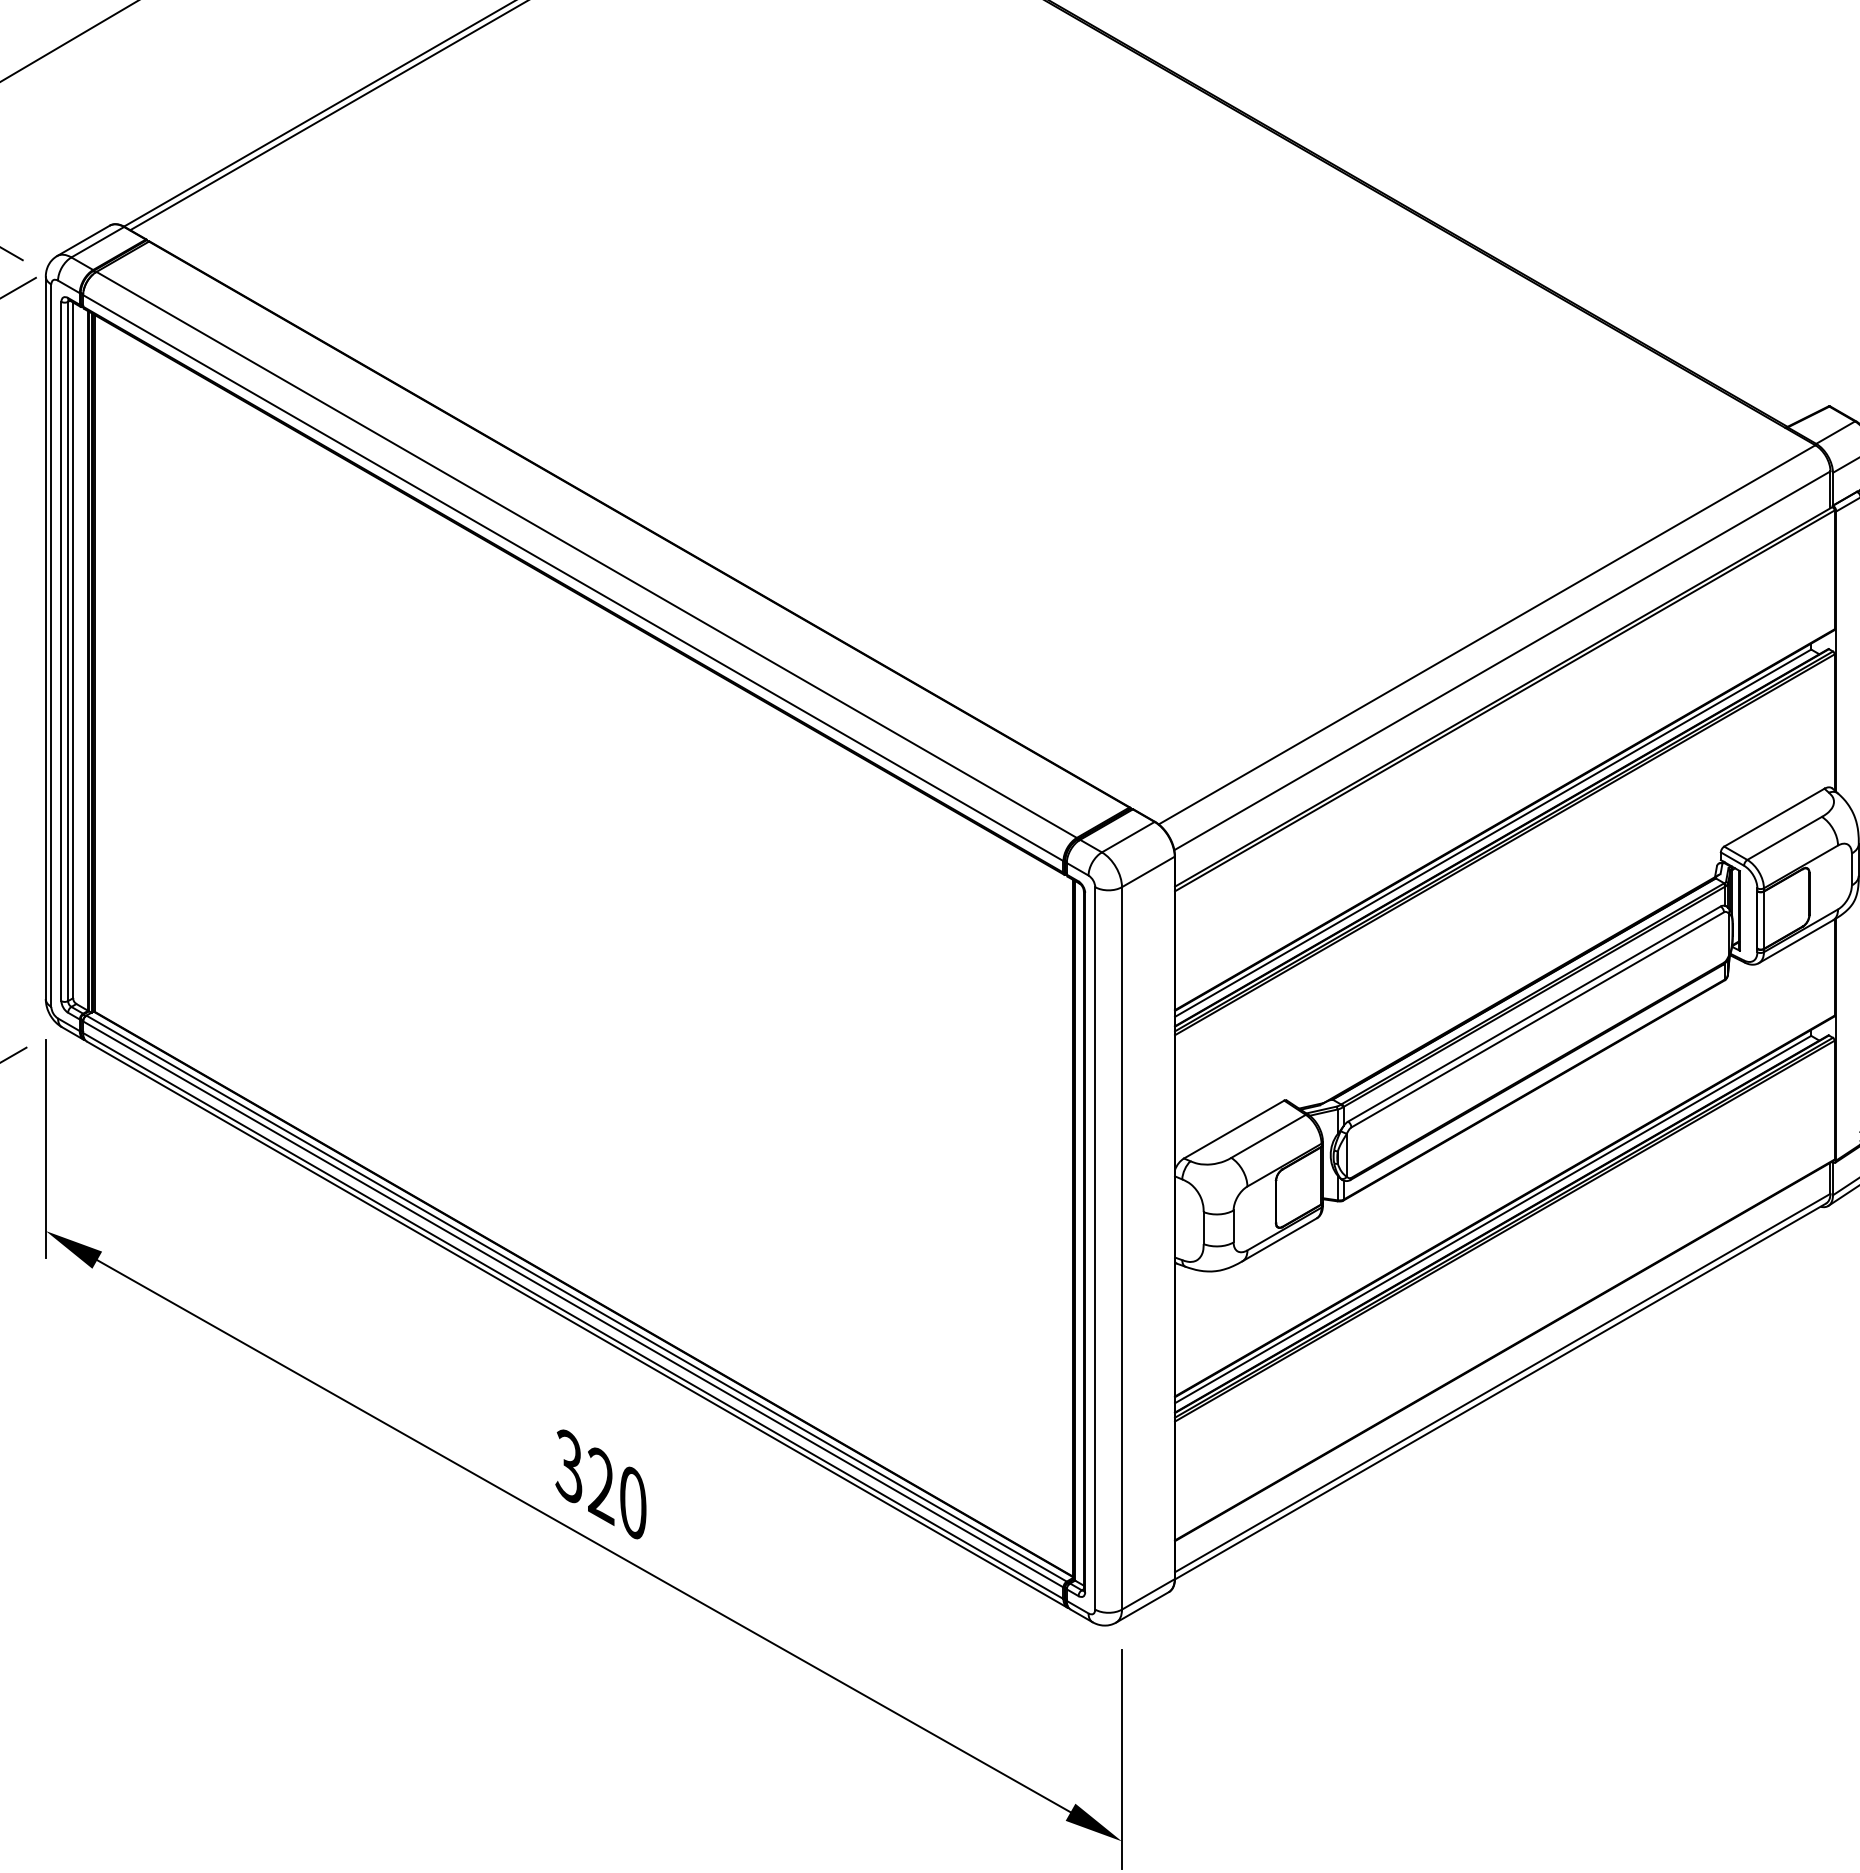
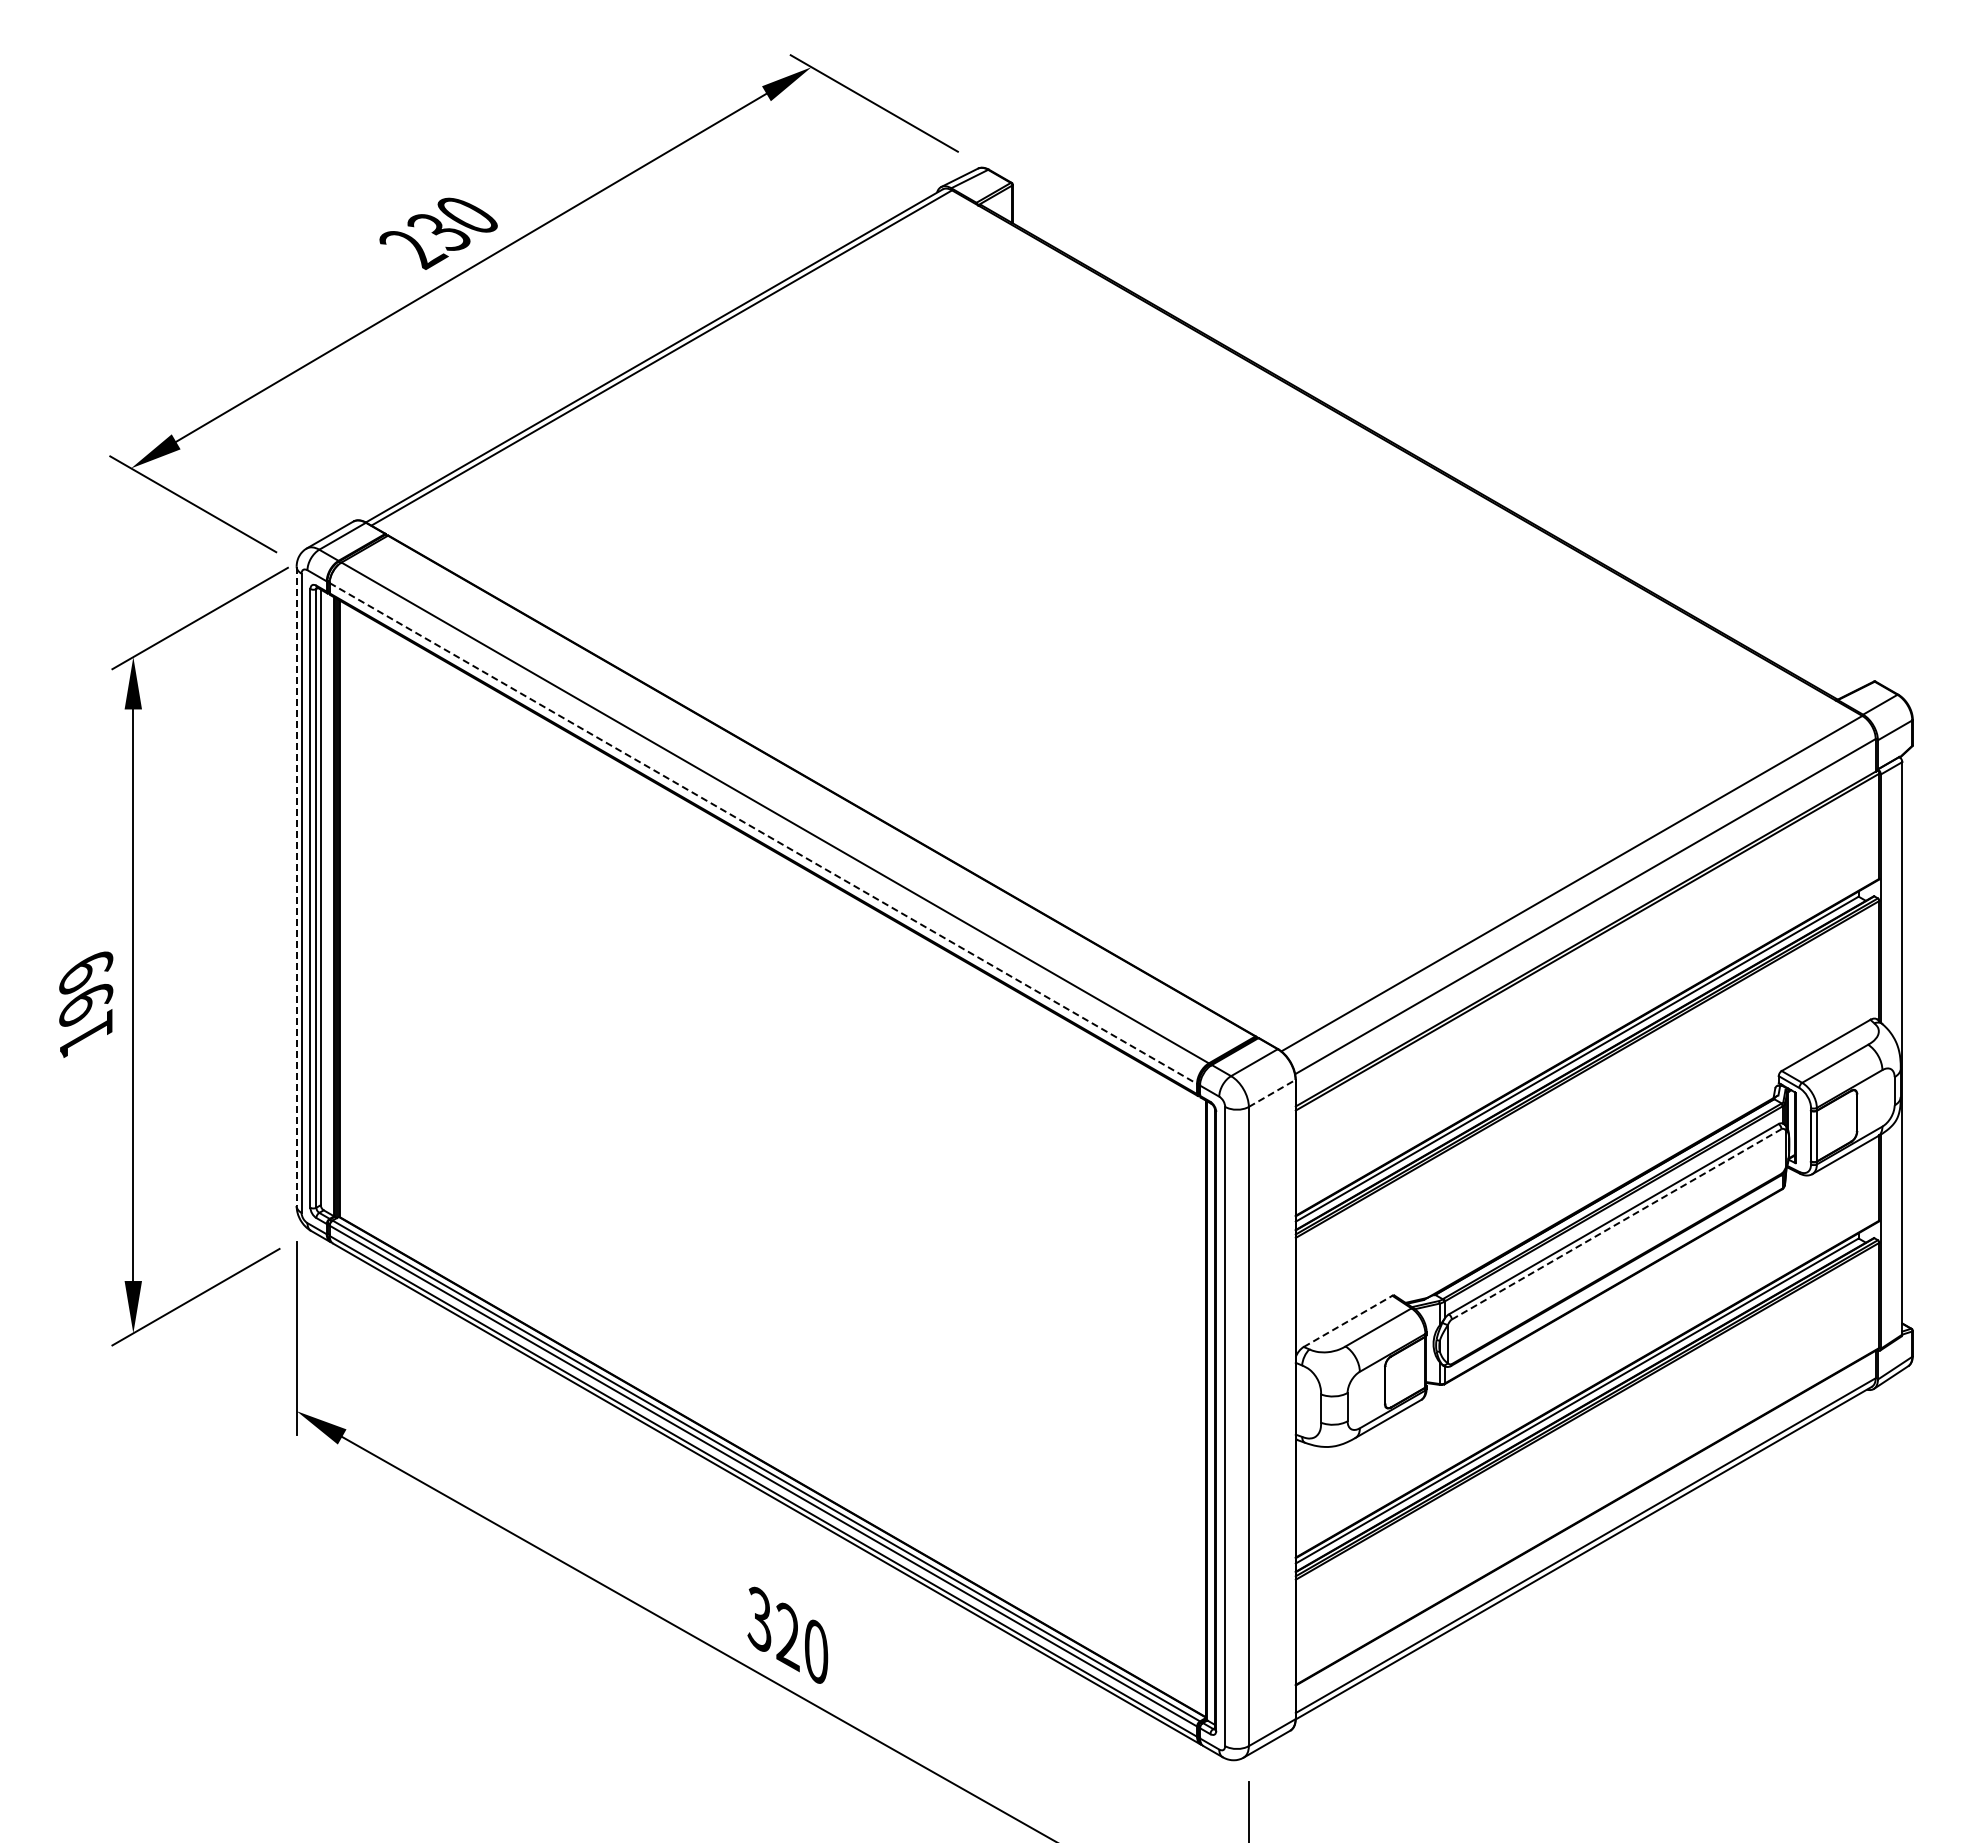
line: (573, 578) -> (763, 833), solid -> dashed
line: (45, 638) -> (296, 886), solid -> dashed
line: (1148, 871) -> (1272, 1093), solid -> dashed
line: (1538, 1020) -> (1617, 1224), solid -> dashed
line: (1234, 1129) -> (1348, 1321), solid -> dashed

